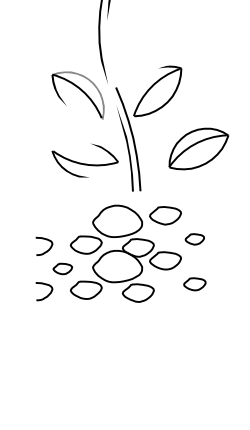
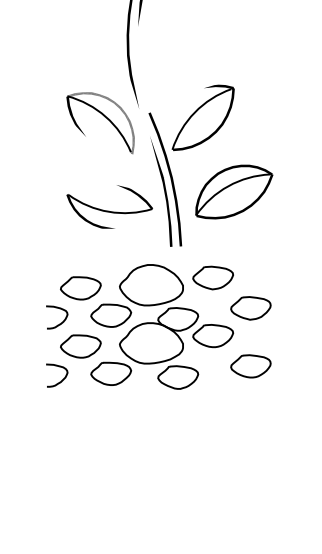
part: (198, 148) -> (233, 191), moved
part: (62, 223) -> (80, 287), added
part: (194, 239) -> (250, 308), size x1.67
part: (62, 268) -> (80, 345), size x1.67
part: (194, 283) -> (250, 365), size x1.43

